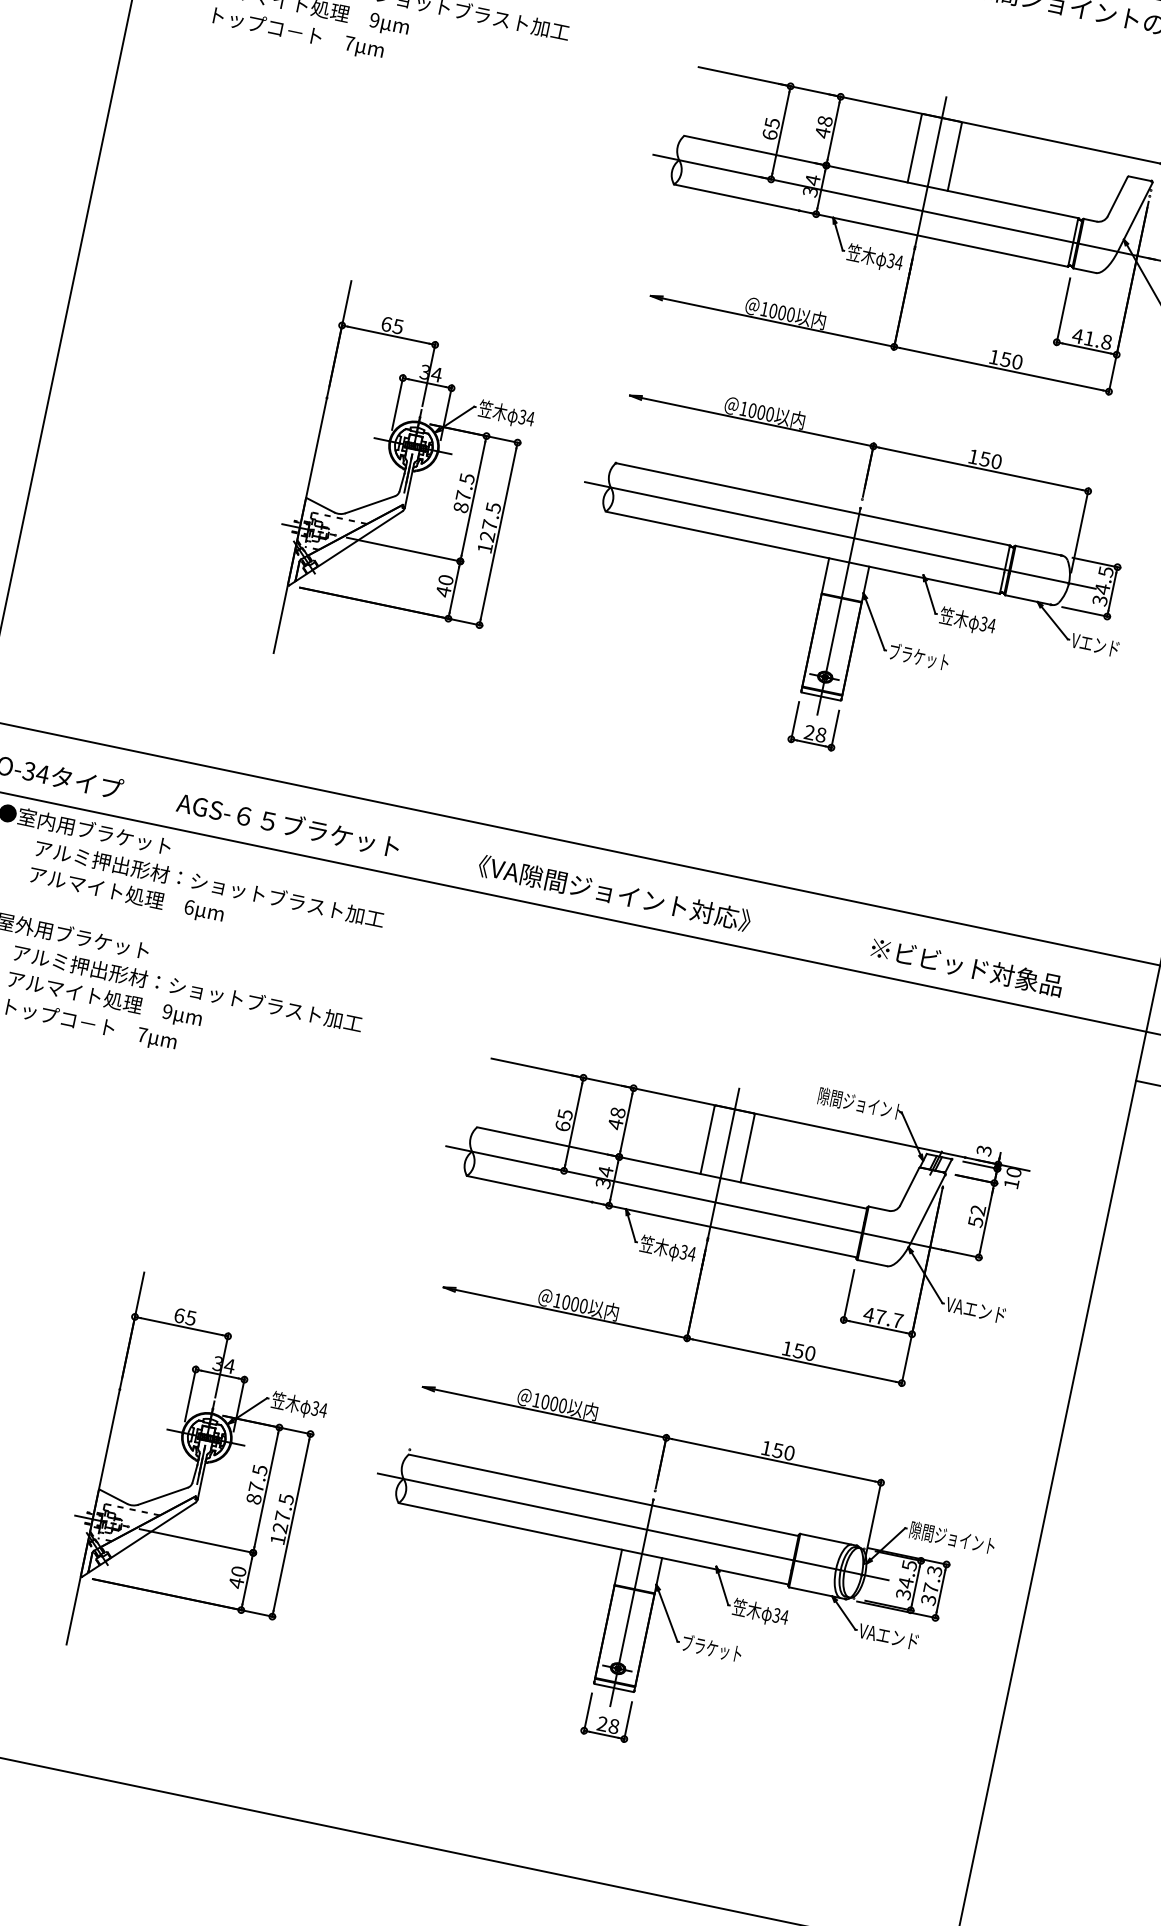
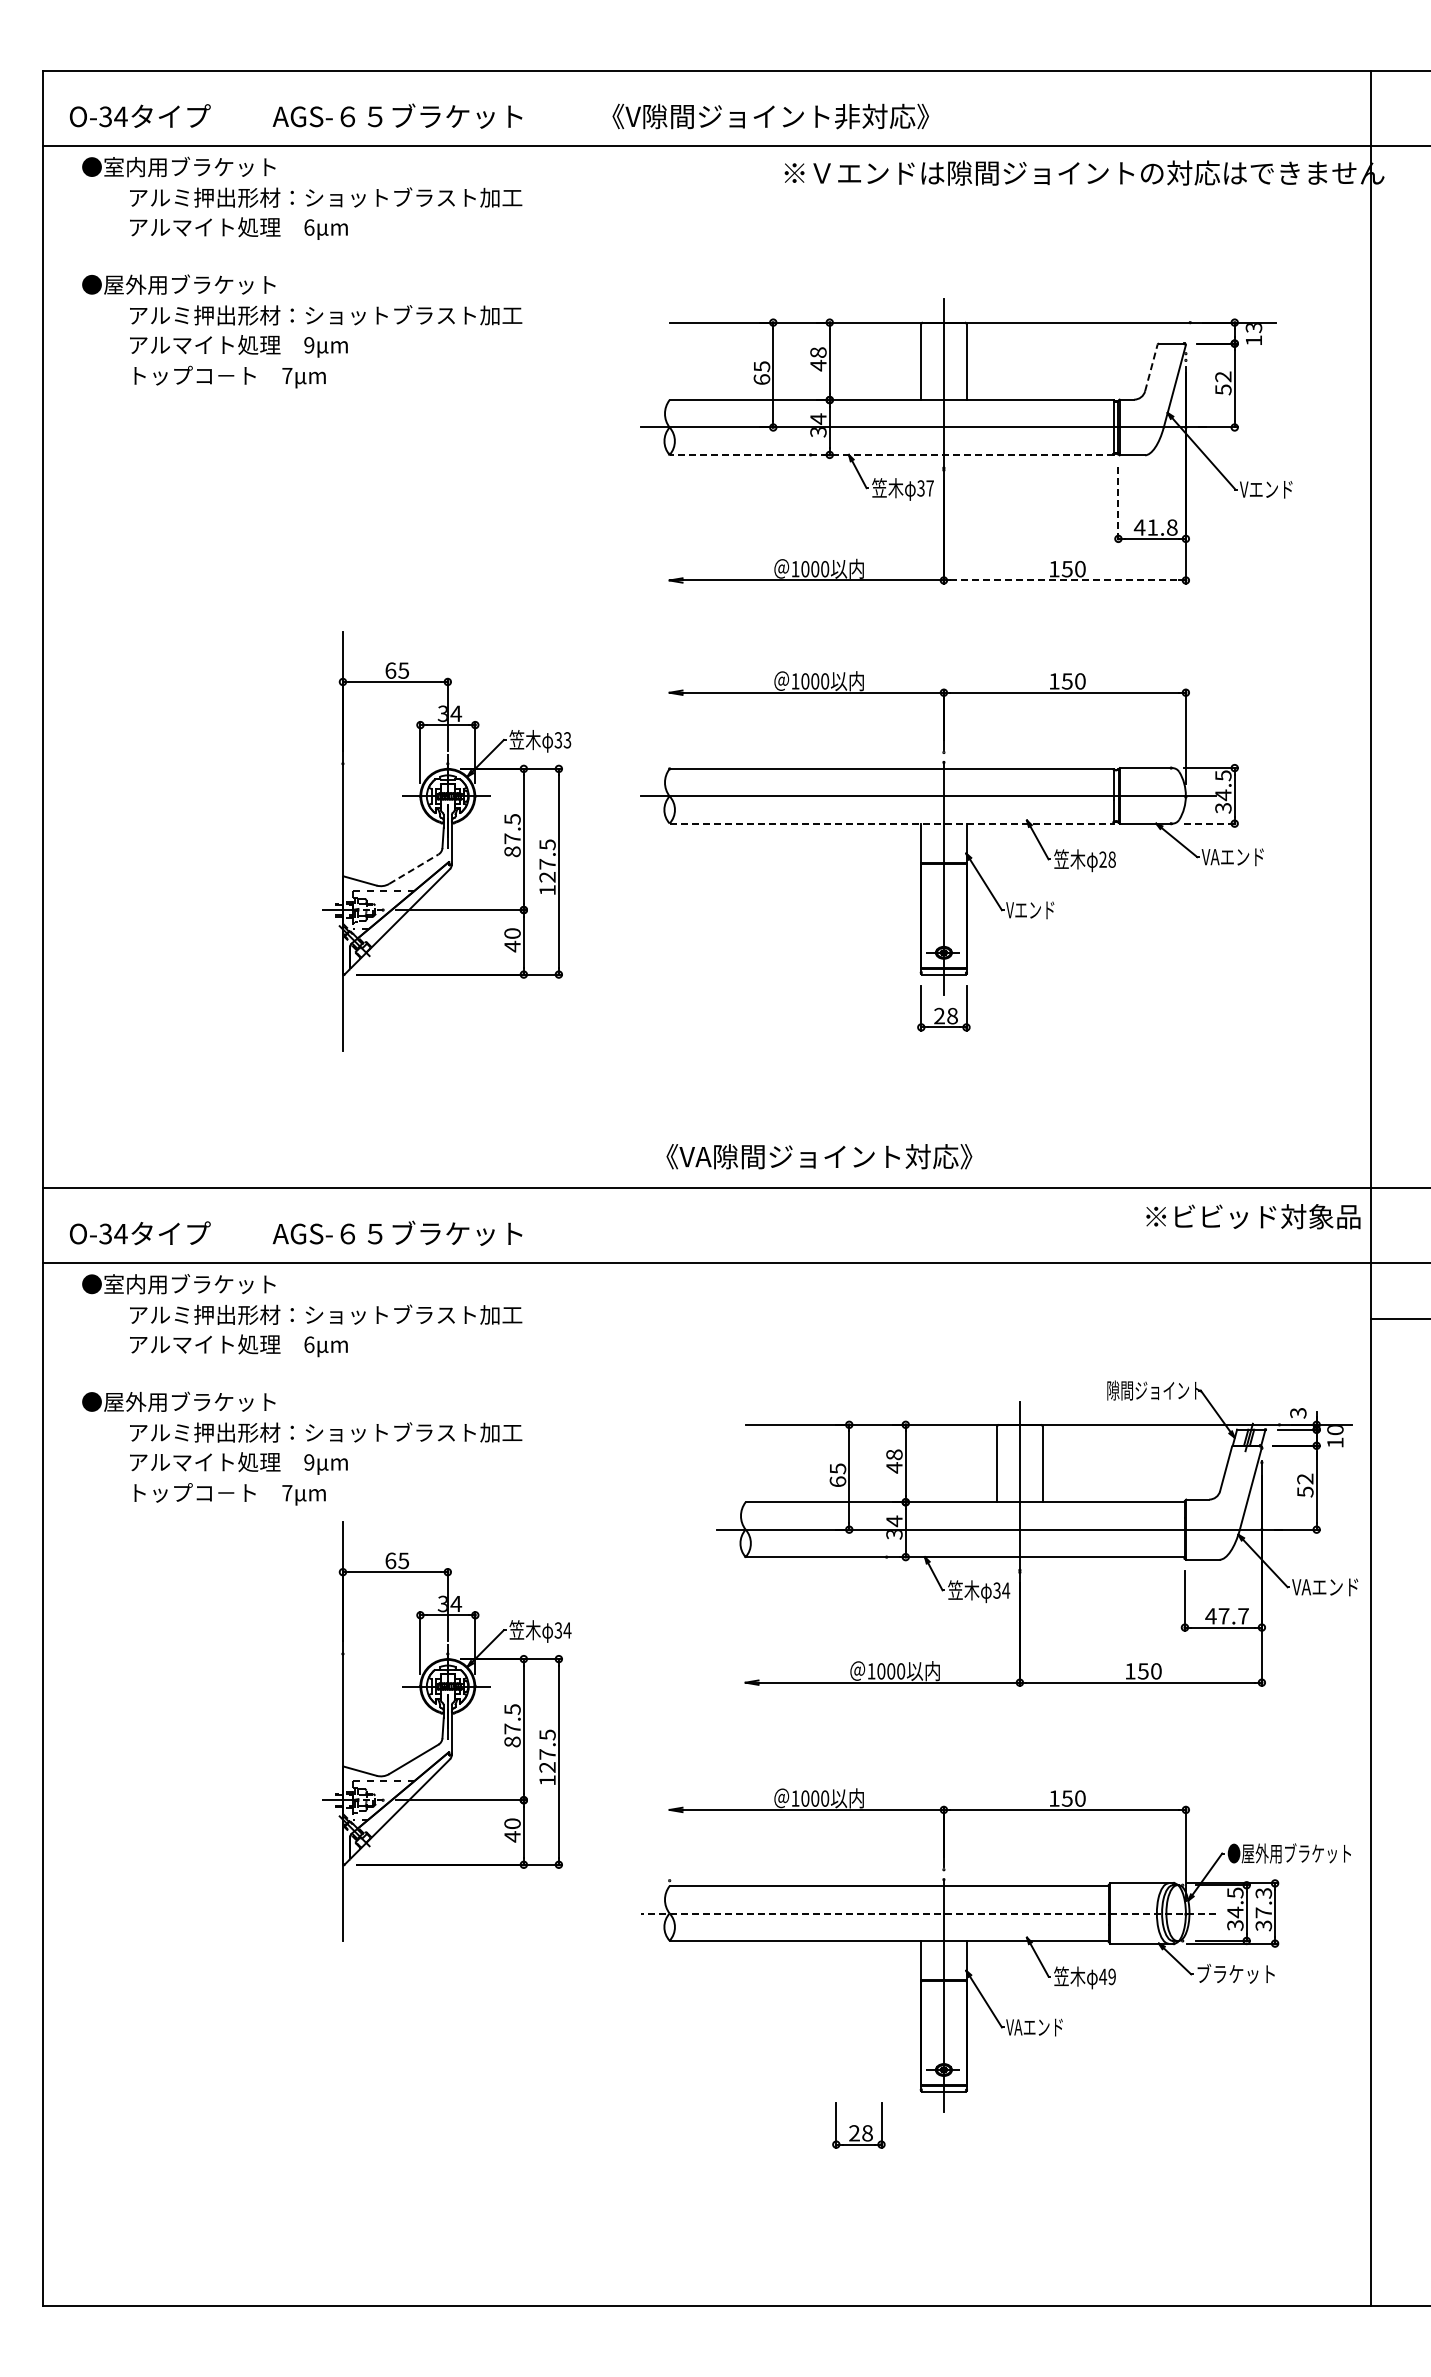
line: (1117, 196) -> (1151, 367), solid -> dashed
line: (871, 225) -> (891, 454), solid -> dashed
text: (899, 262) -> (930, 488), 34 -> 37
line: (1063, 311) -> (1118, 504), solid -> dashed
line: (1001, 369) -> (1064, 580), solid -> dashed
text: (530, 419) -> (567, 740), 34 -> 33
line: (369, 504) -> (413, 869), solid -> dashed
line: (803, 552) -> (892, 823), solid -> dashed
line: (1086, 612) -> (1211, 823), solid -> dashed
text: (987, 624) -> (1107, 859), 34 -> 28
text: (1102, 646) -> (1236, 857), Vエンド -> VAエンド
text: (918, 656) -> (1039, 909), ブラケット -> Vエンド
text: (614, 893) -> (819, 1156), moved
text: (967, 966) -> (1253, 1216), moved
part: (730, 1209) -> (1037, 1533), moved
part: (197, 1477) -> (446, 1731), moved
line: (633, 1526) -> (928, 1913), solid -> dashed
text: (964, 1540) -> (1288, 1853), 隙間ジョイント -> ●屋外用ブラケット
text: (780, 1616) -> (1107, 1976), 34 -> 49
text: (893, 1636) -> (1234, 1973), VAエンド -> ブラケット
text: (710, 1647) -> (1039, 2026), ブラケット -> VAエンド
part: (607, 1717) -> (858, 2125), moved

